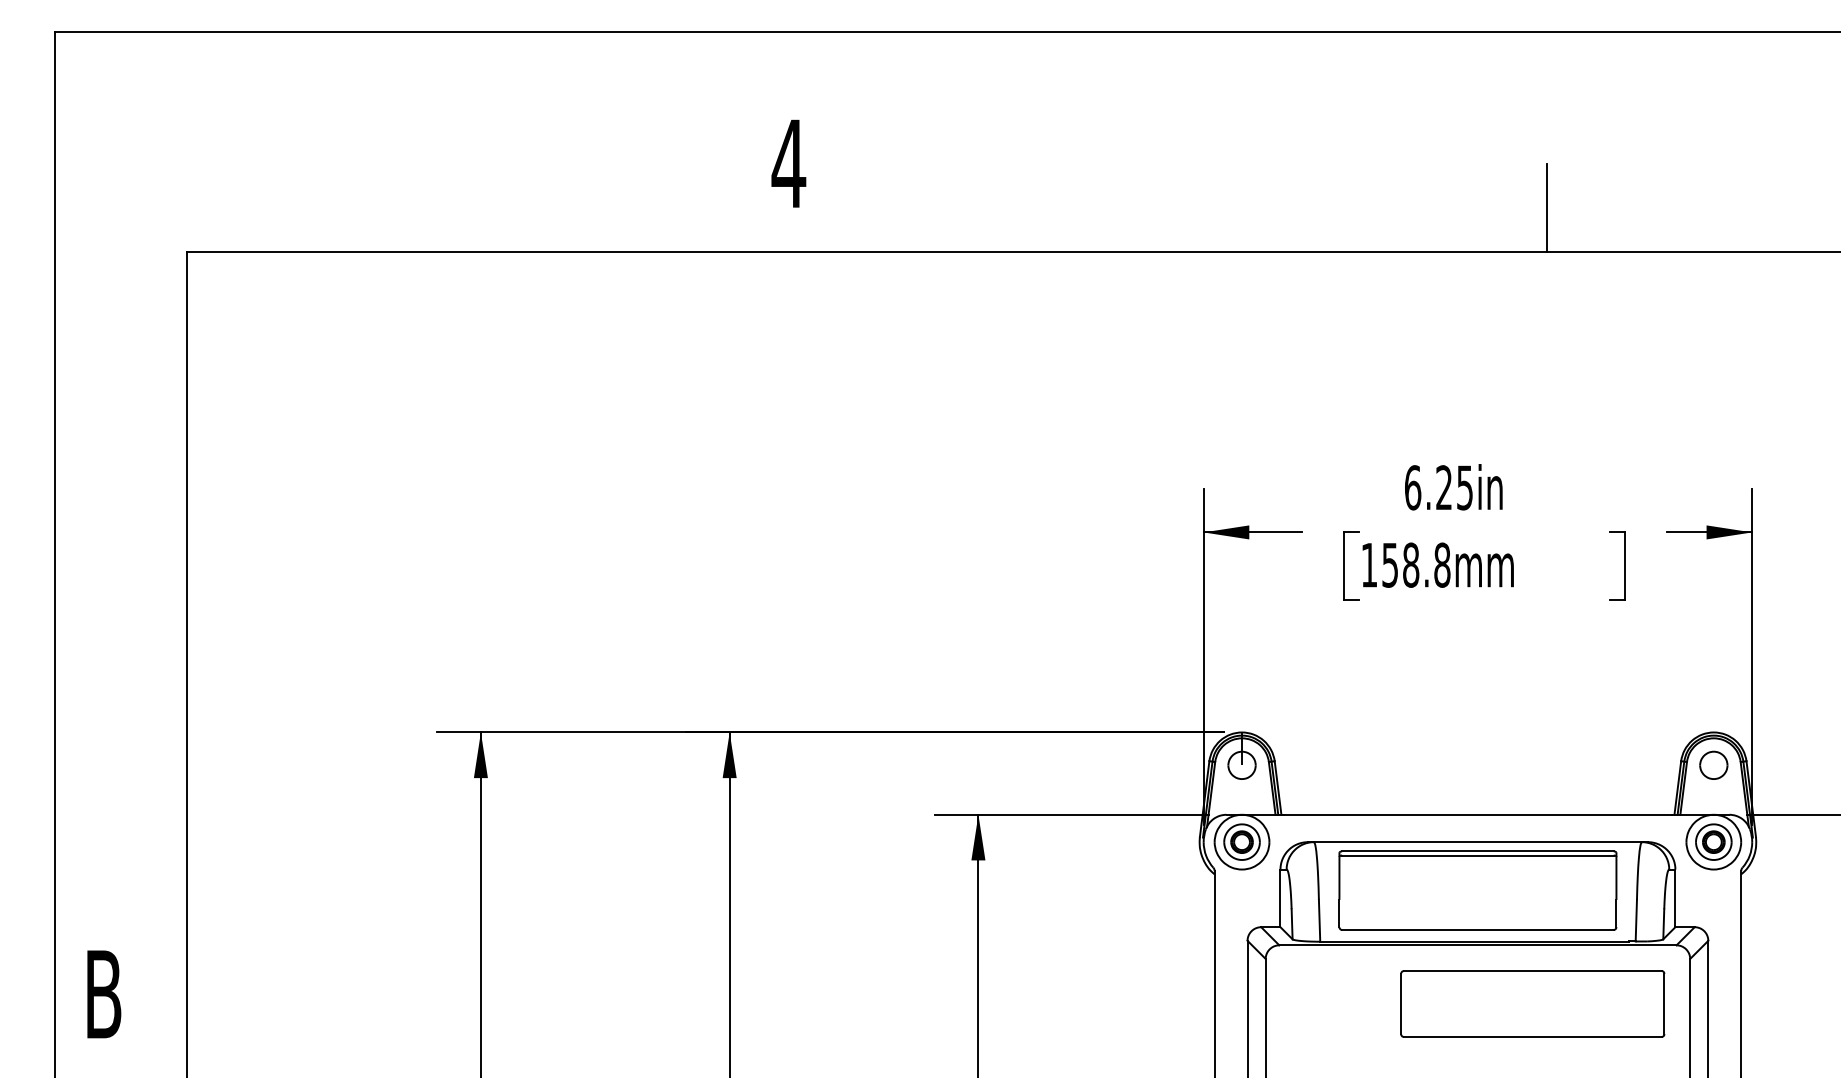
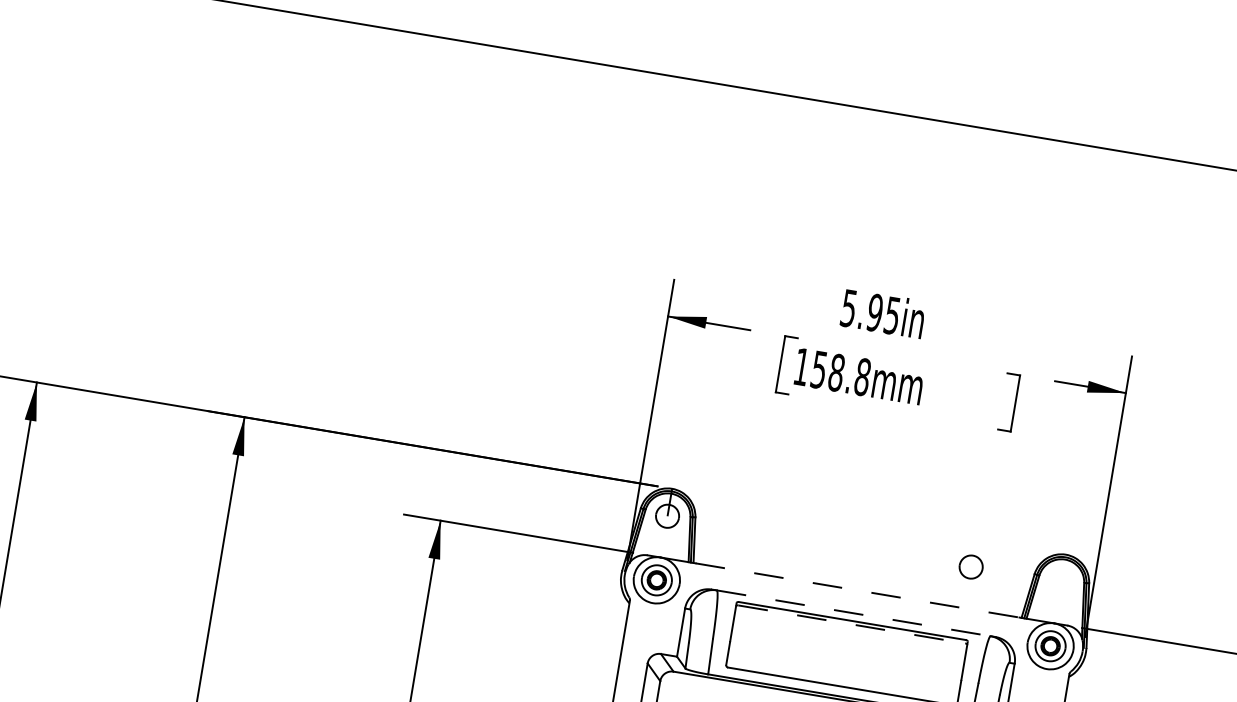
line: (1547, 207) -> (1000, 93), removed
text: (1428, 487) -> (862, 310), 6.25in -> 5.95in
part: (1713, 764) -> (971, 566), moved
line: (1478, 814) -> (858, 590), solid -> dashed
line: (1478, 842) -> (854, 613), solid -> dashed
line: (1477, 855) -> (851, 624), solid -> dashed

